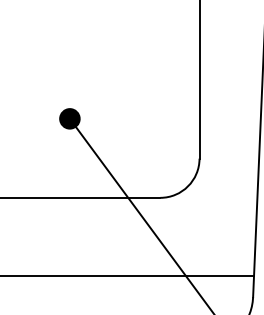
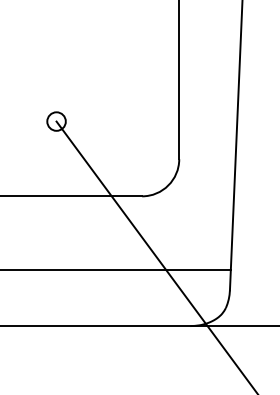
fill: (69, 118) -> (56, 121), removed

